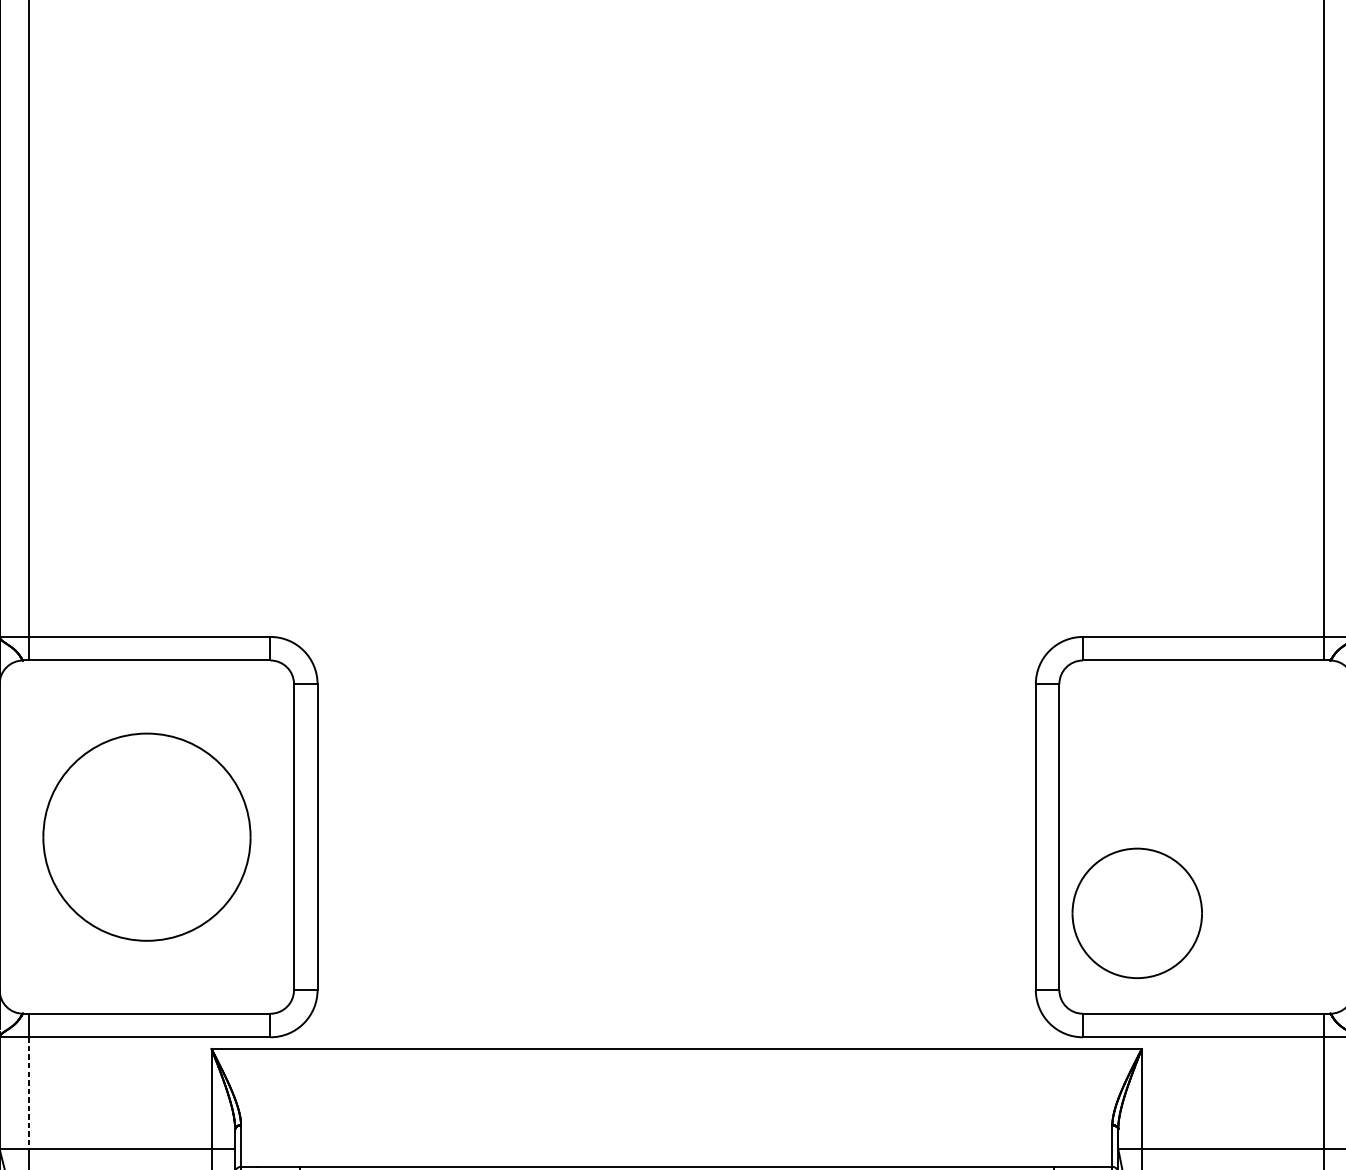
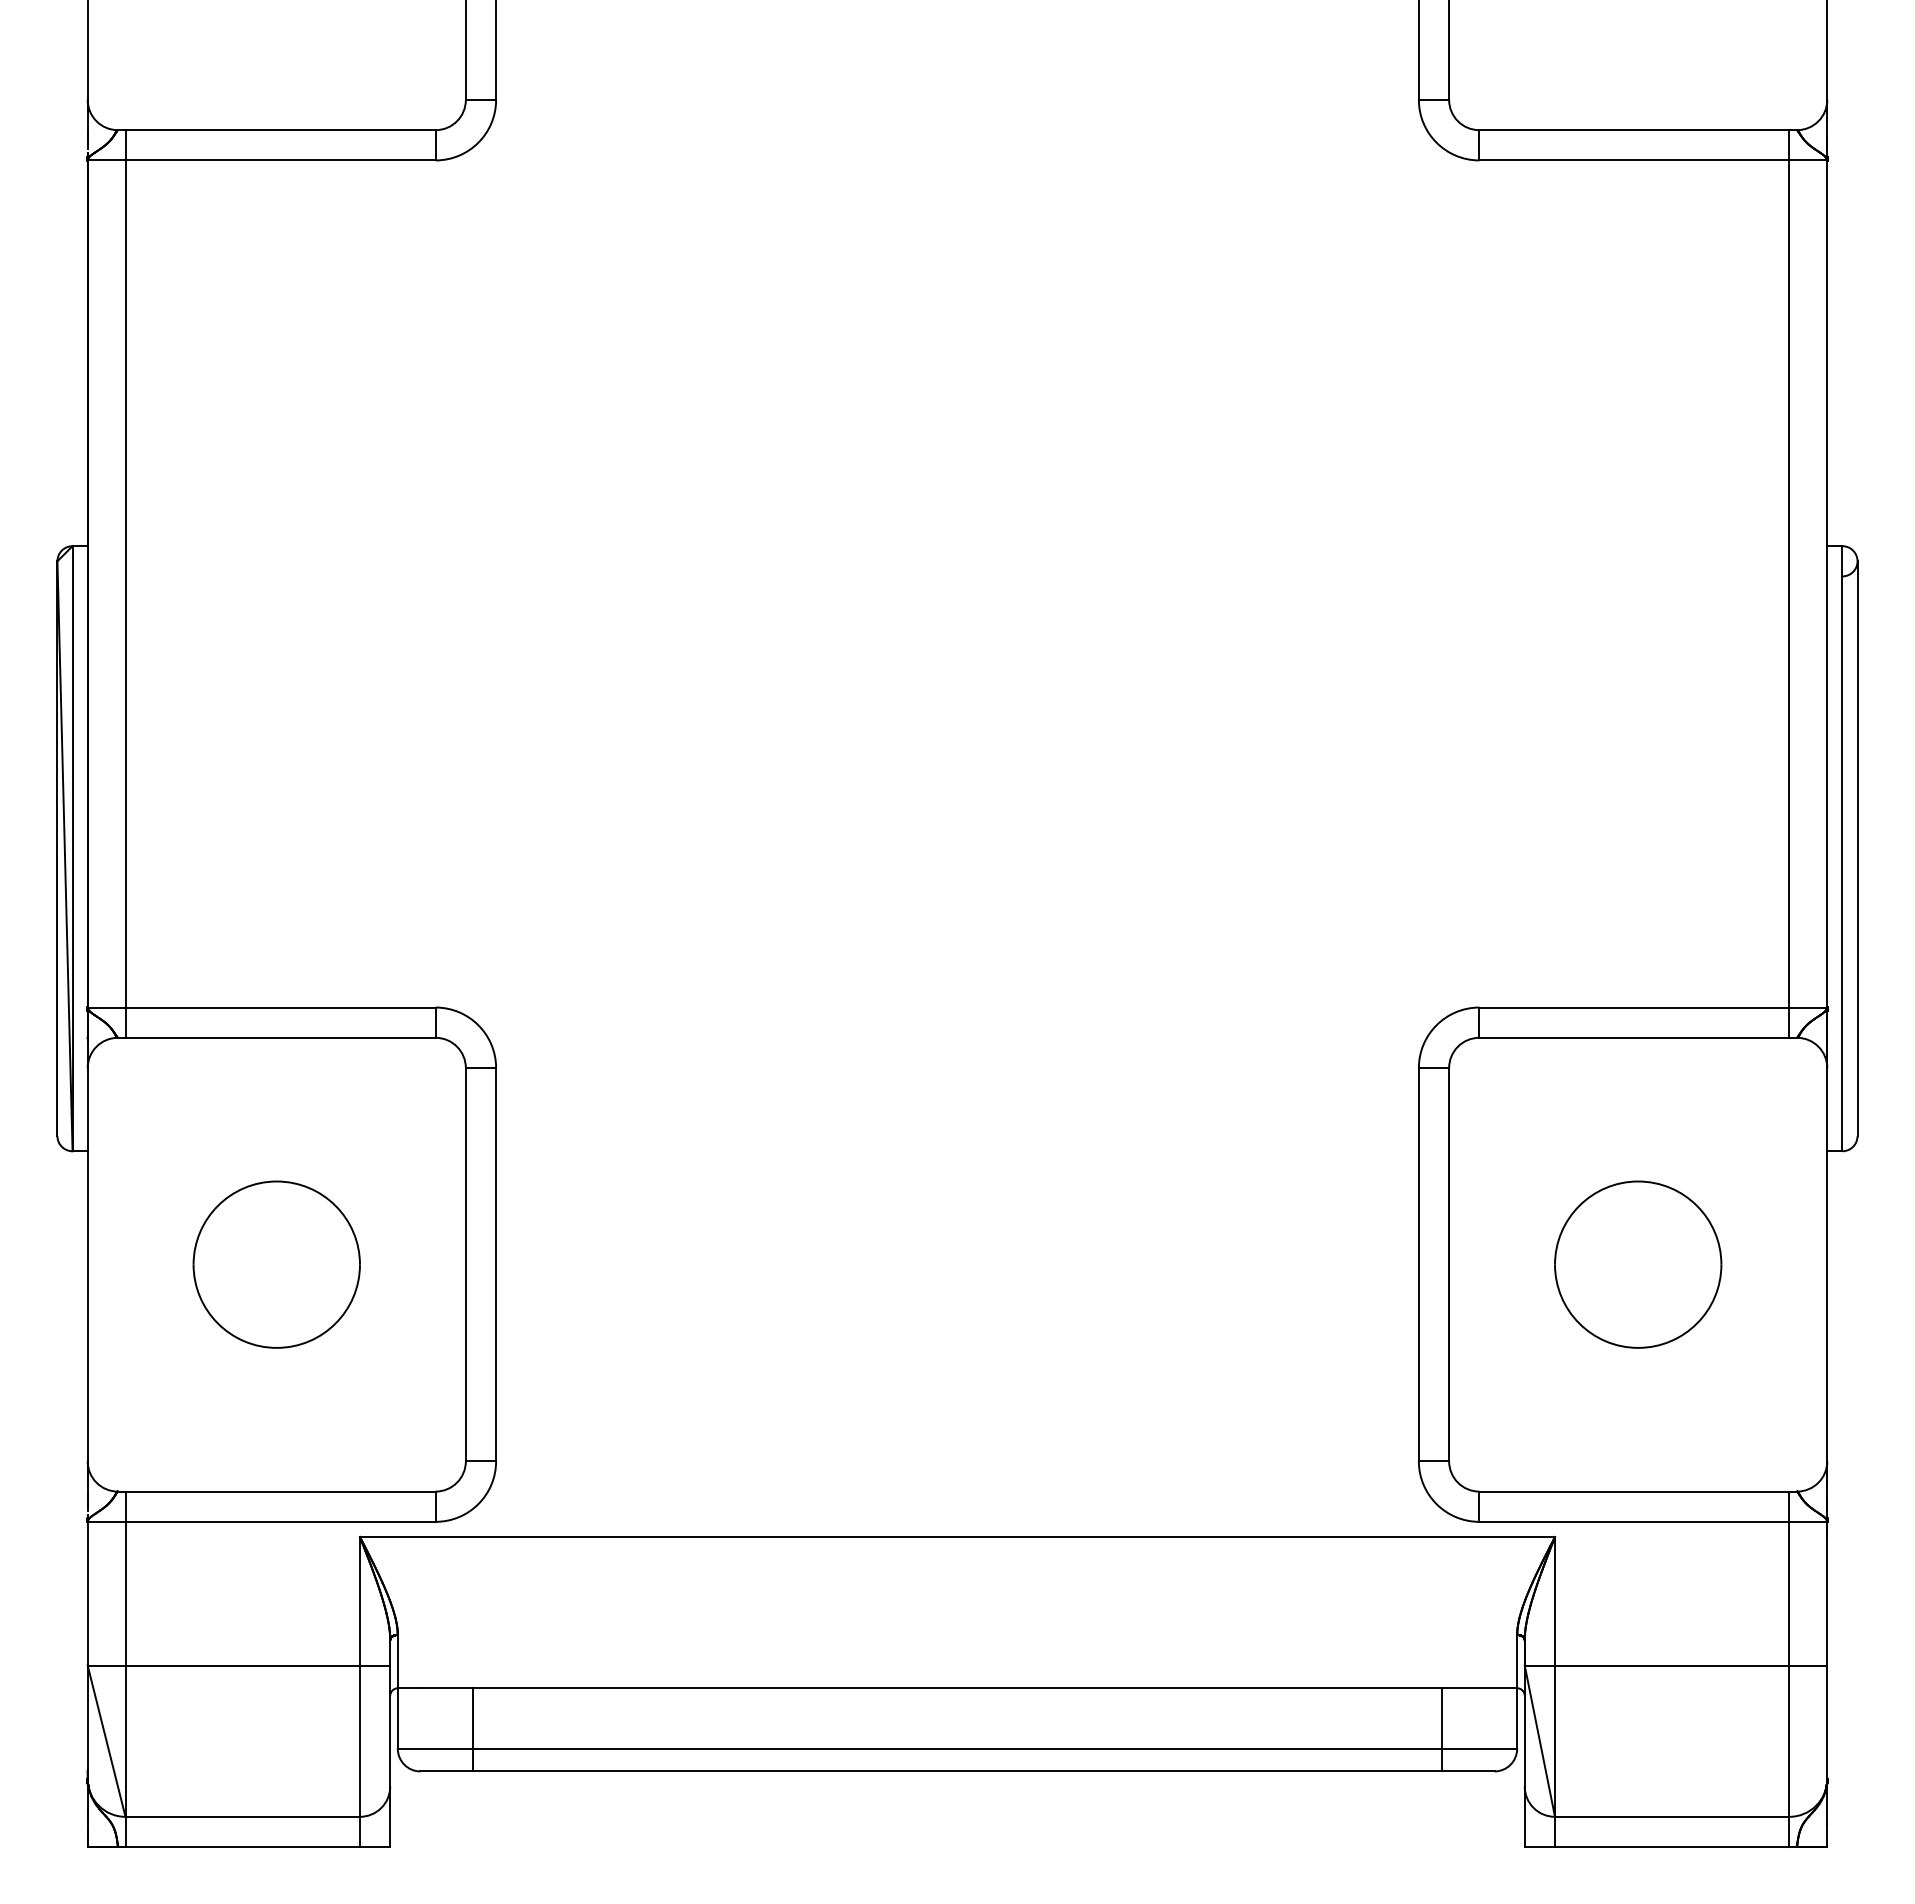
part: (146, 836) -> (276, 1264), size x0.62
part: (1137, 913) -> (1638, 1264), moved
line: (29, 1093) -> (125, 1593), dashed -> solid

